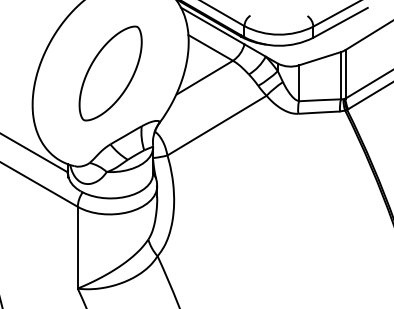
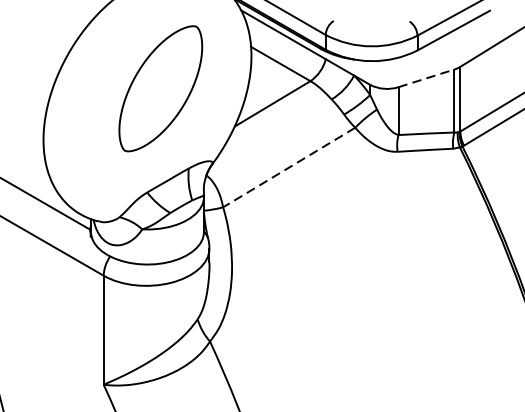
line: (320, 58) -> (427, 78), solid -> dashed
part: (110, 73) -> (160, 88), moved
line: (216, 126) -> (288, 168), solid -> dashed

